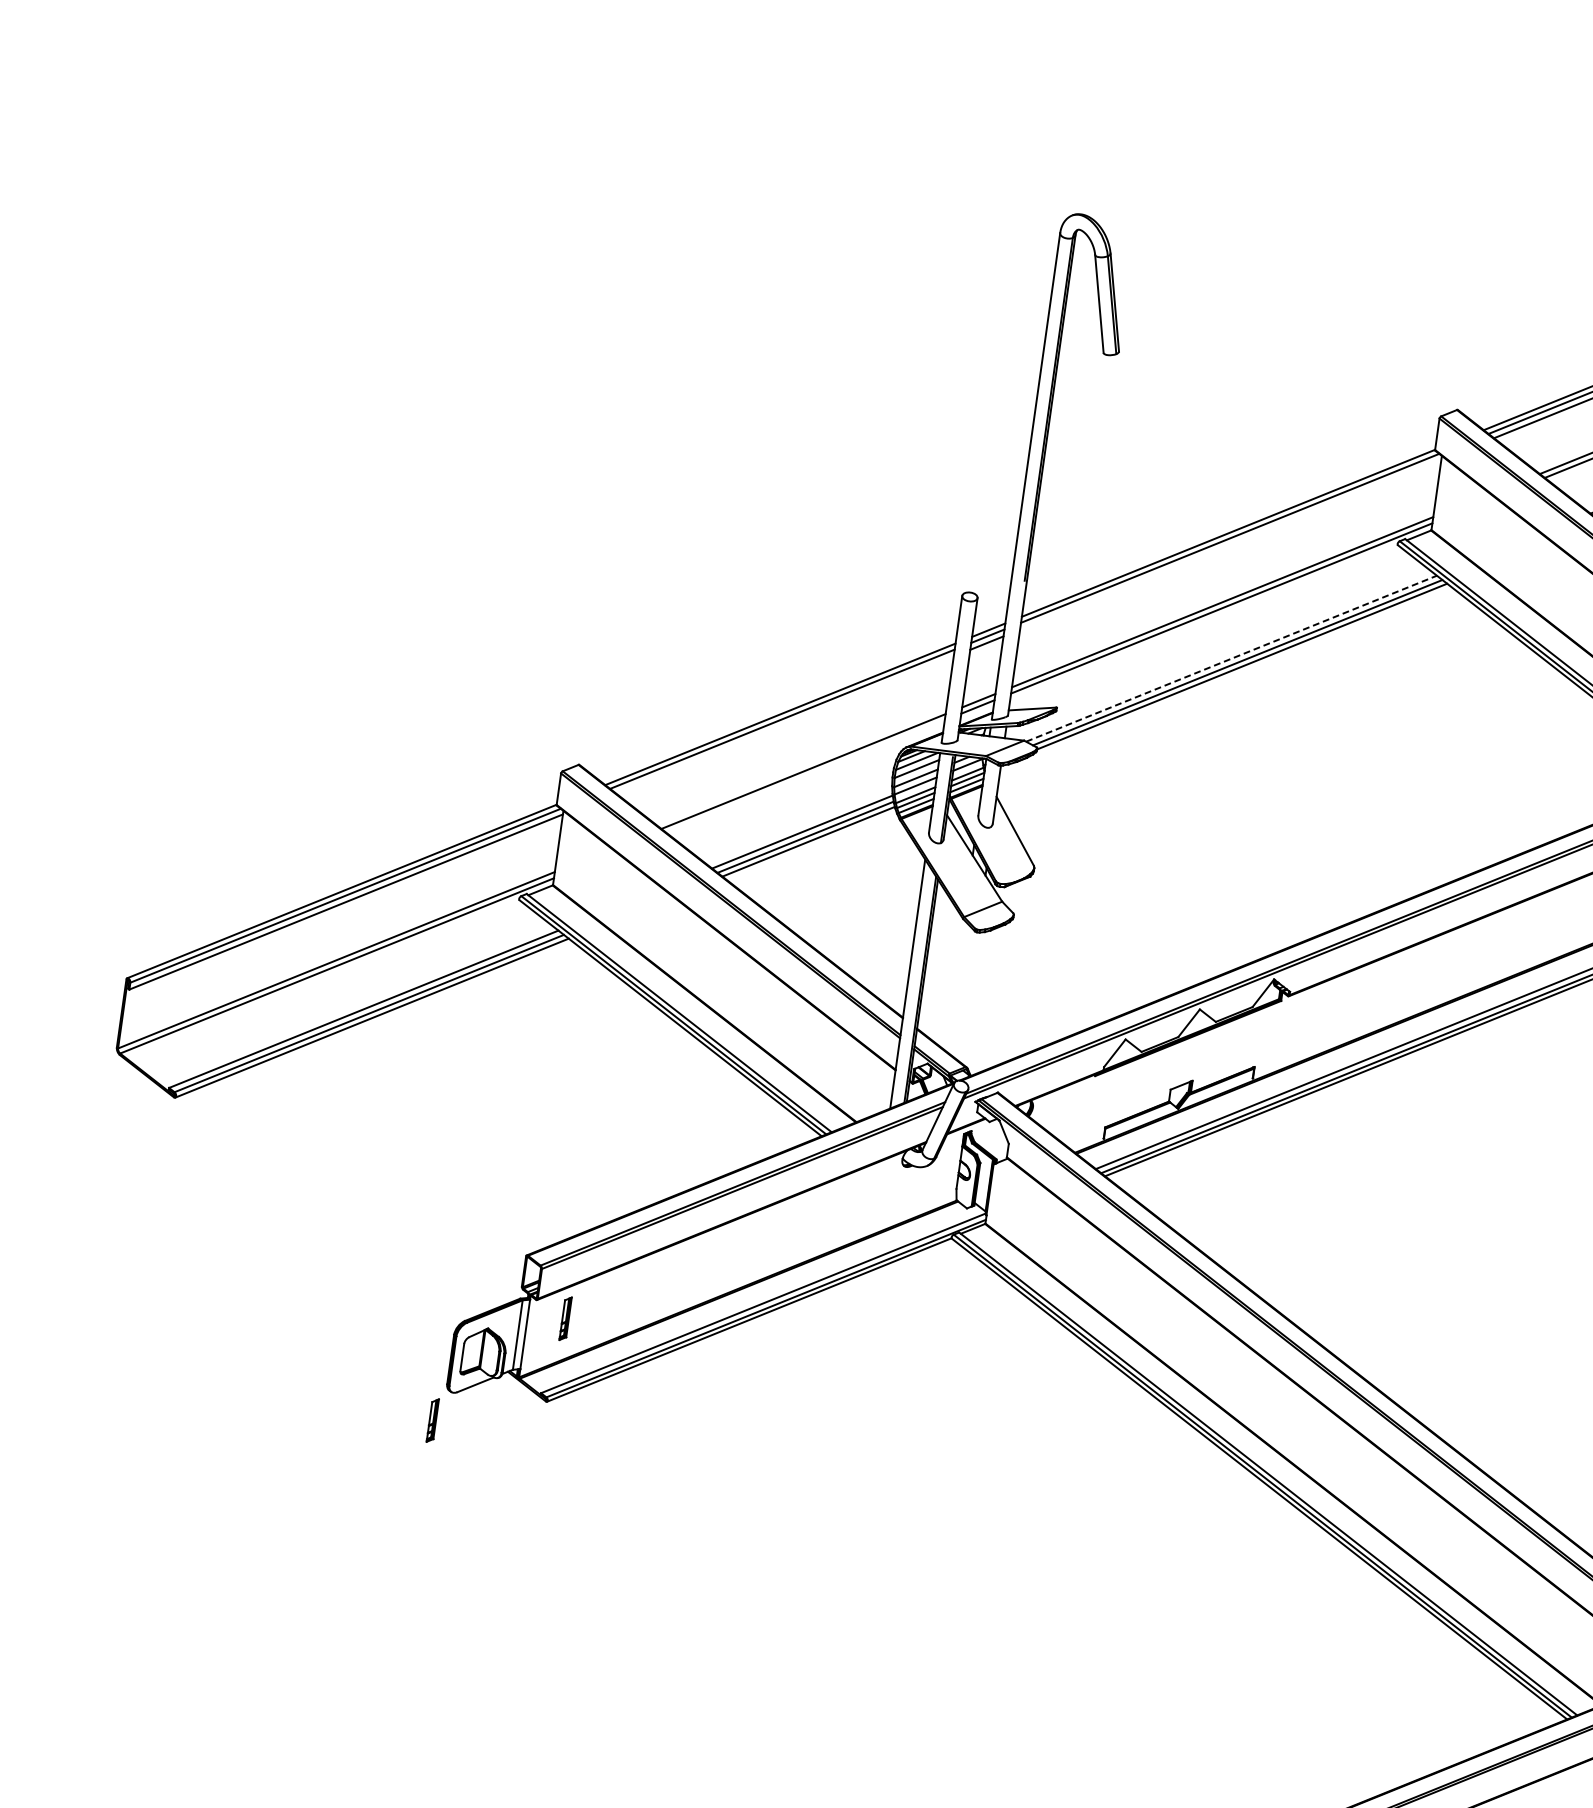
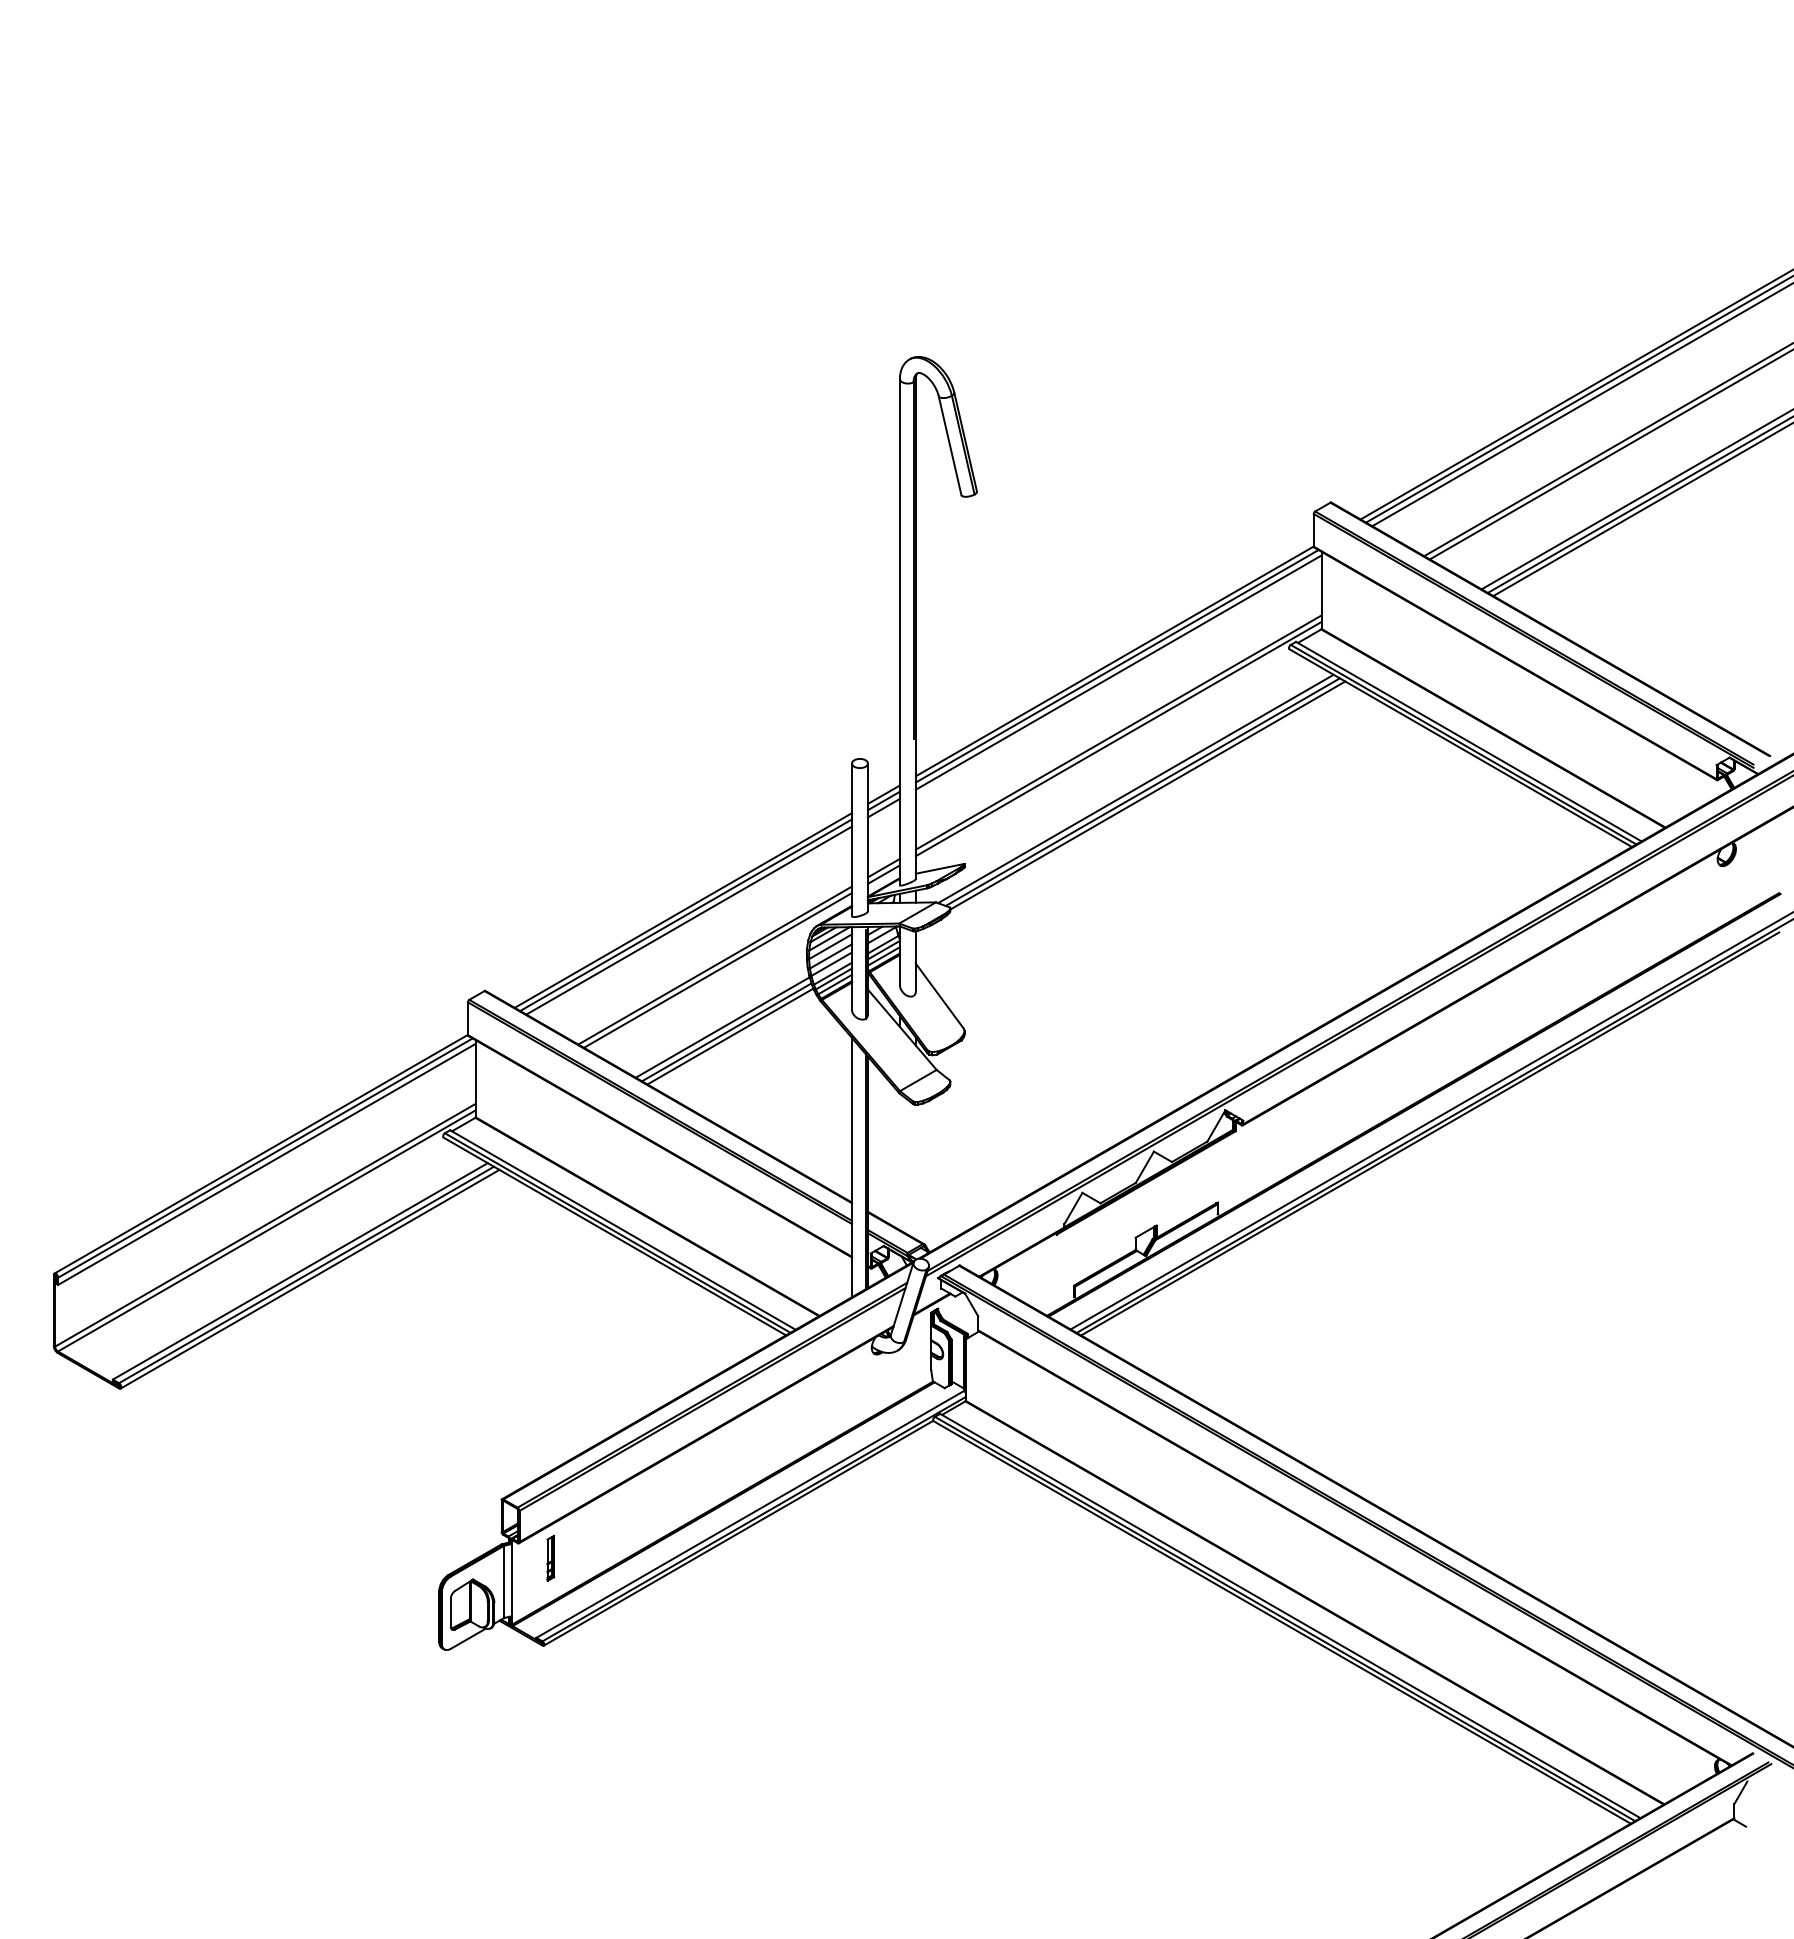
line: (1230, 544) -> (1118, 672), added
line: (1232, 658) -> (1136, 788), dashed -> solid
line: (784, 724) -> (689, 920), added
line: (805, 776) -> (717, 970), added
part: (432, 1419) -> (429, 1680), removed

